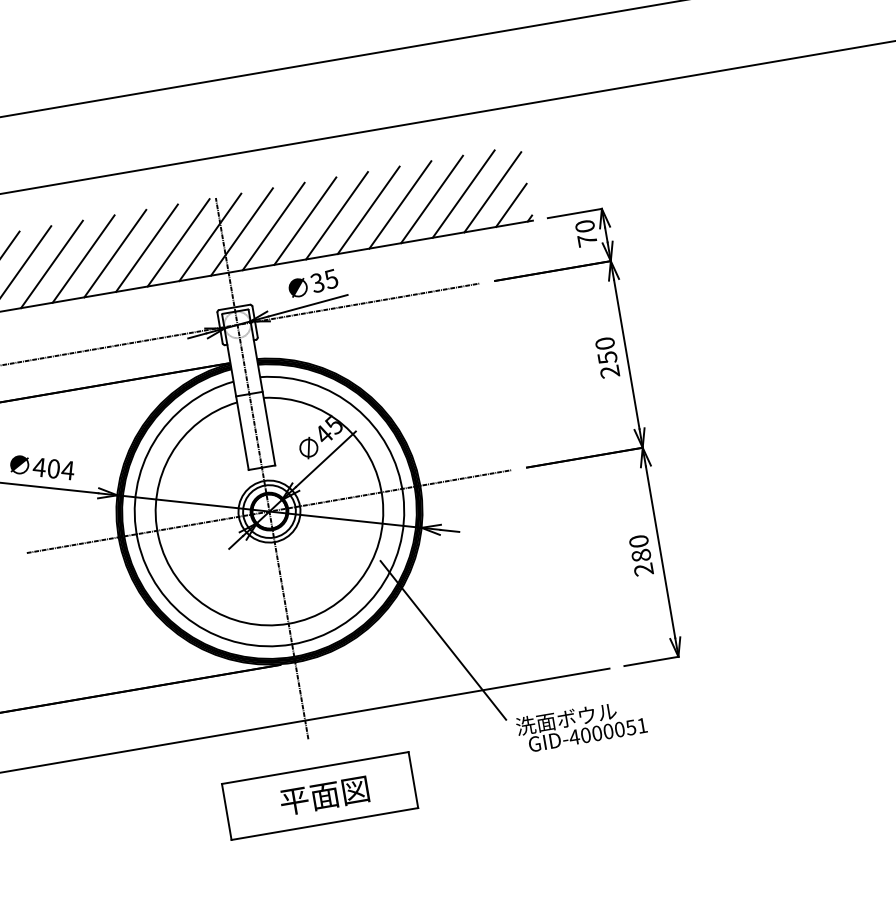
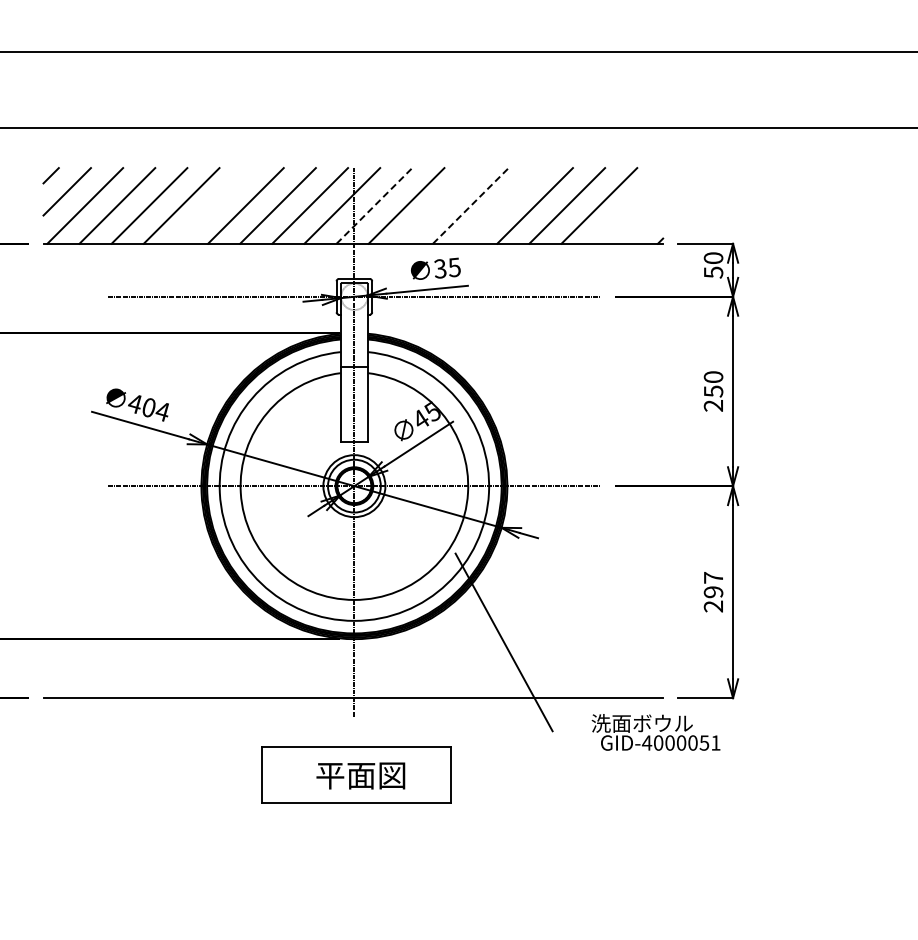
line: (492, 191) -> (628, 208), removed
line: (511, 204) -> (644, 224), removed
line: (368, 209) -> (502, 205), removed
line: (336, 215) -> (470, 205), solid -> dashed
line: (305, 220) -> (438, 205), removed
line: (241, 231) -> (374, 205), solid -> dashed
text: (587, 240) -> (713, 272), 70 -> 50
line: (83, 258) -> (213, 205), removed
text: (640, 549) -> (713, 585), 280 -> 297
text: (581, 725) -> (655, 732), moved

